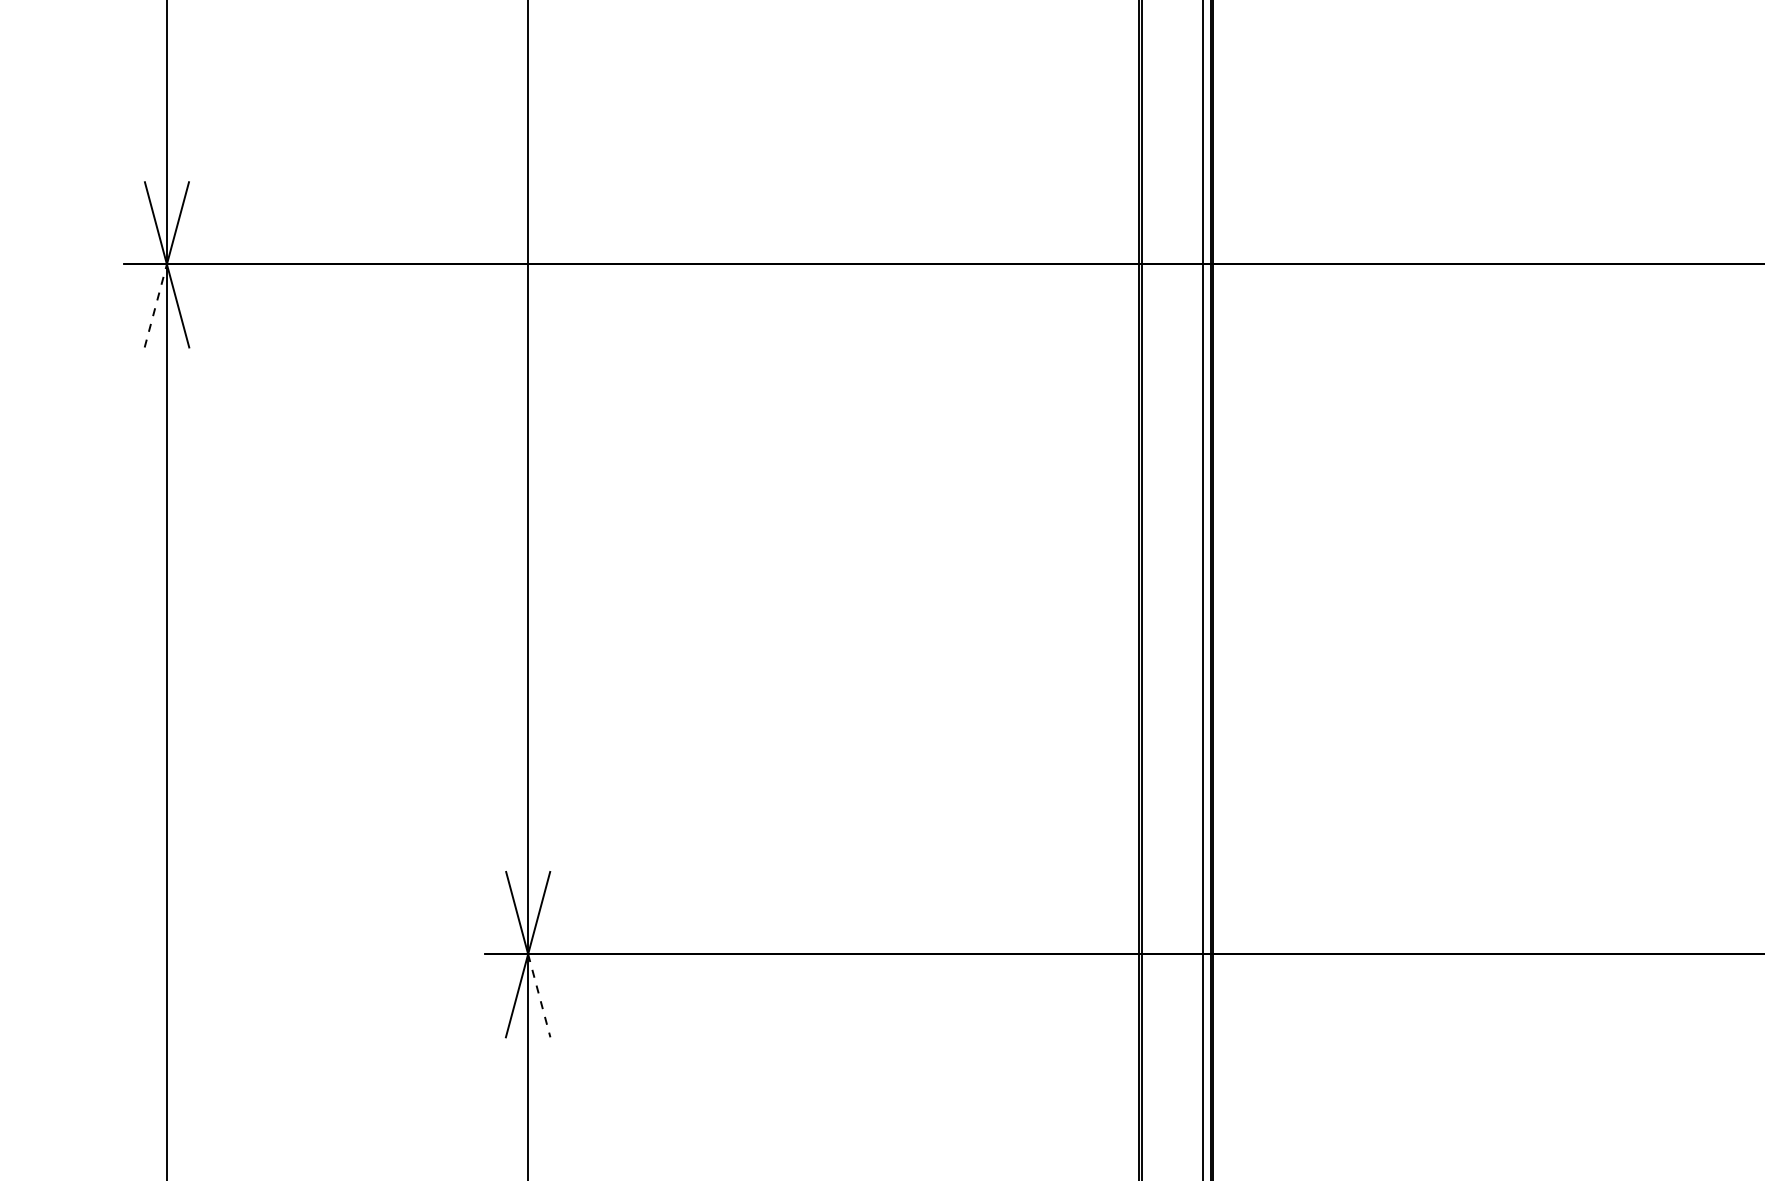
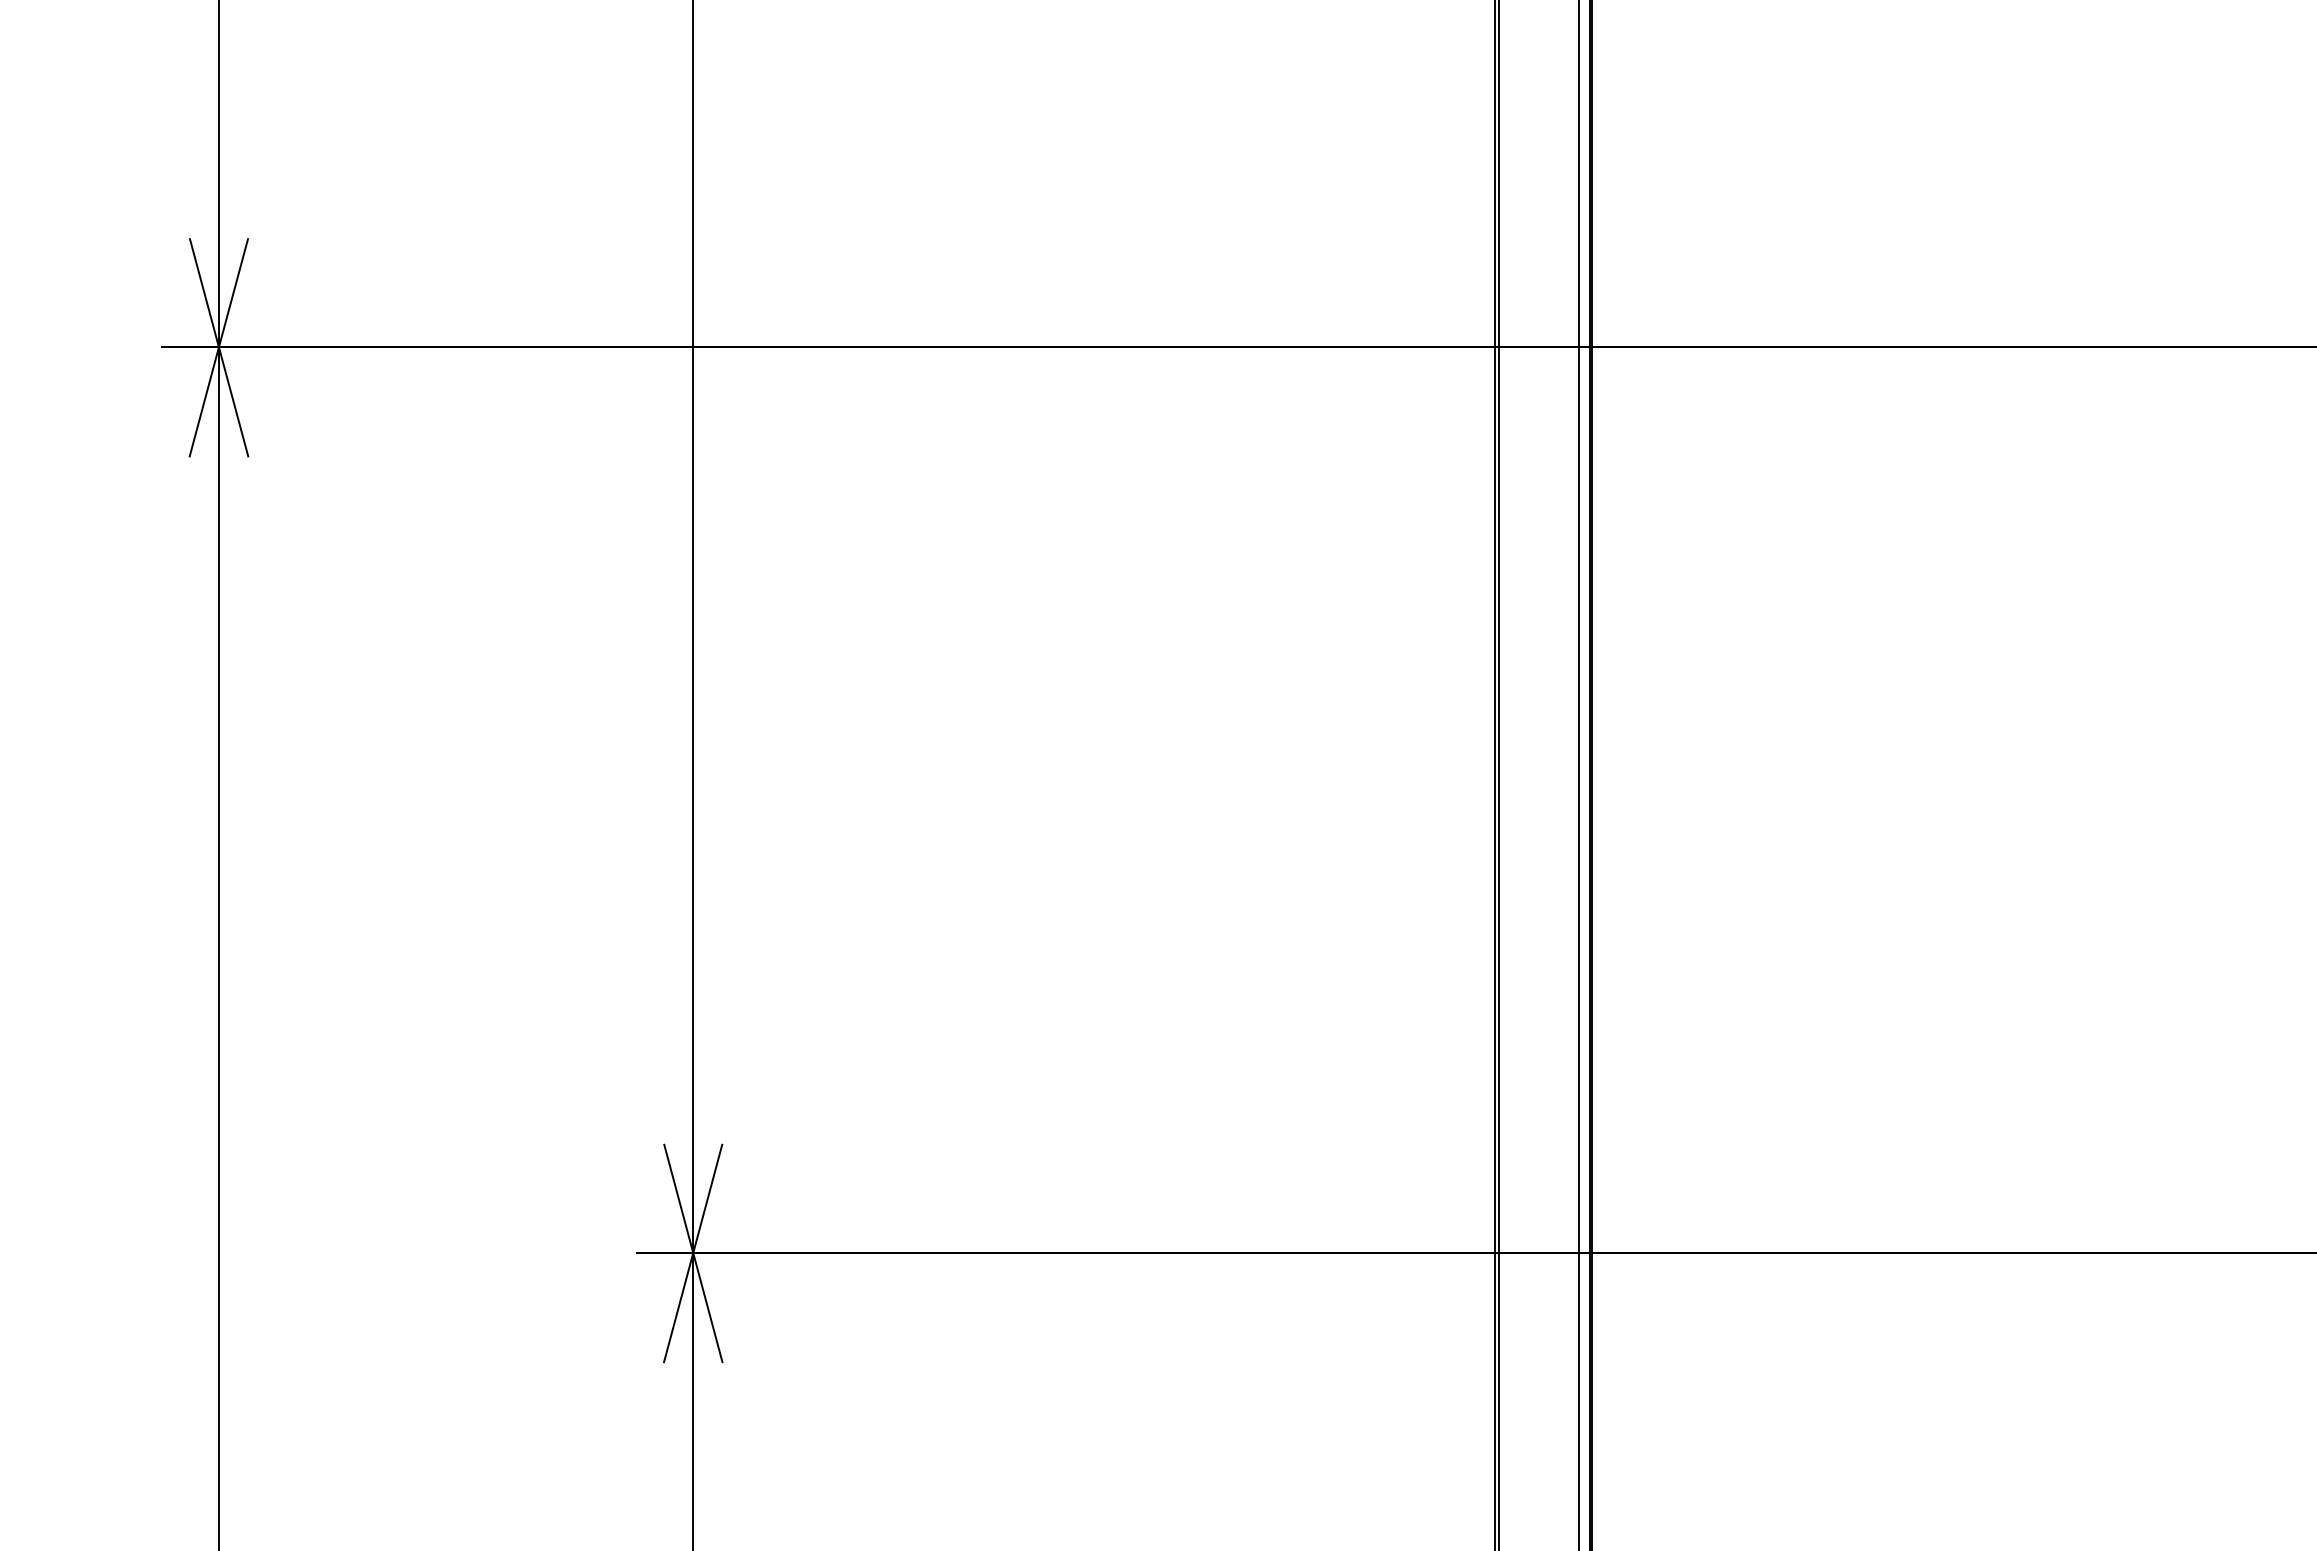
line: (155, 305) -> (204, 401), dashed -> solid
line: (539, 995) -> (707, 1307), dashed -> solid

